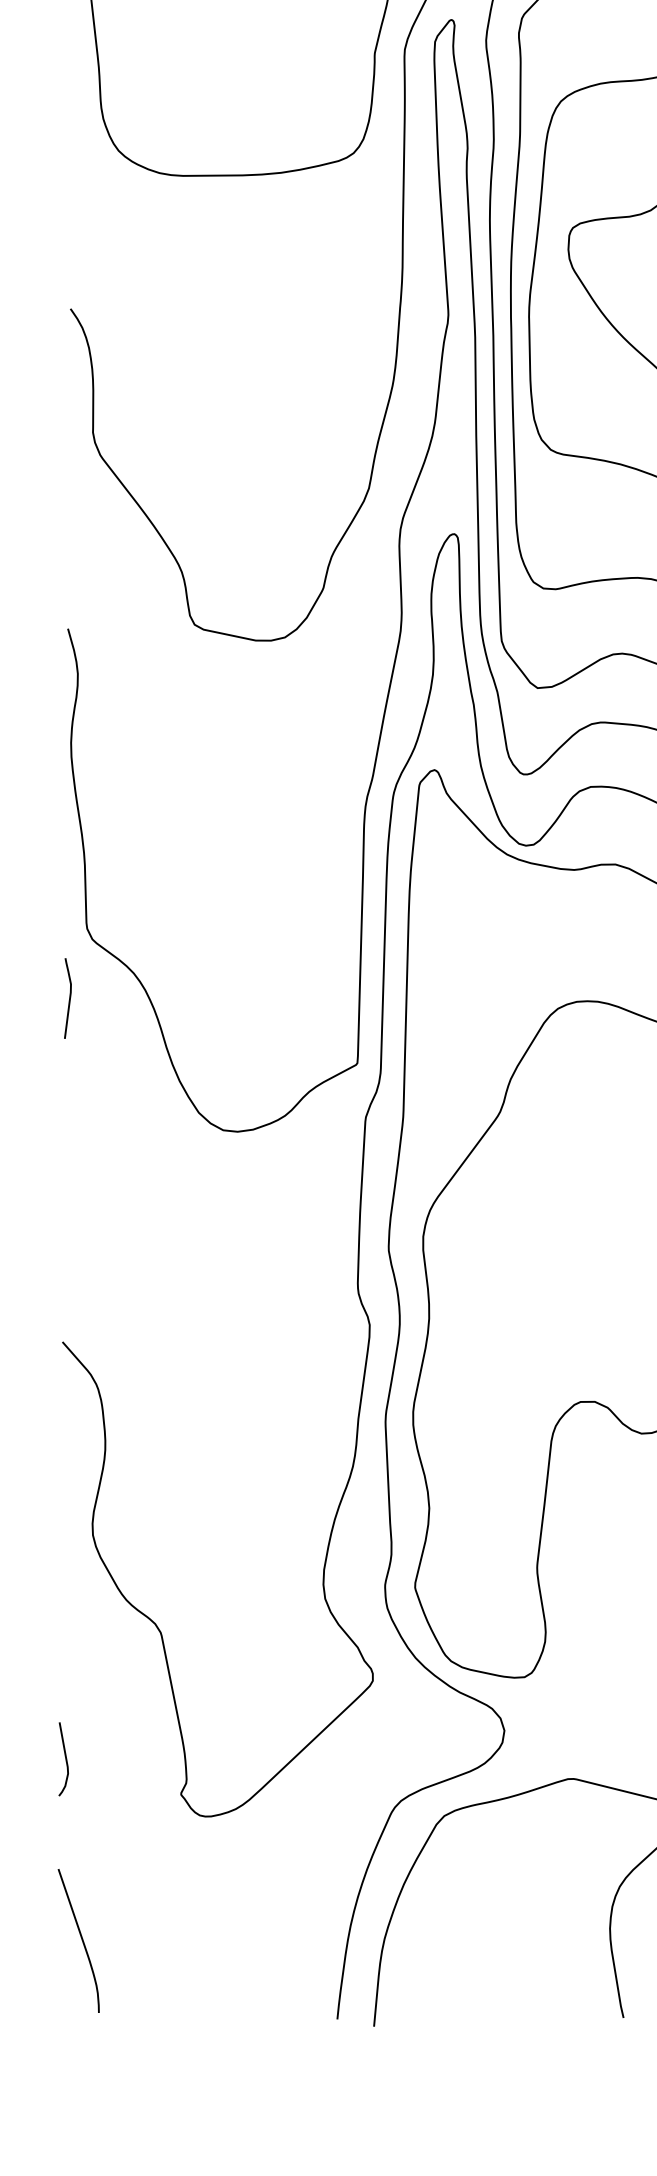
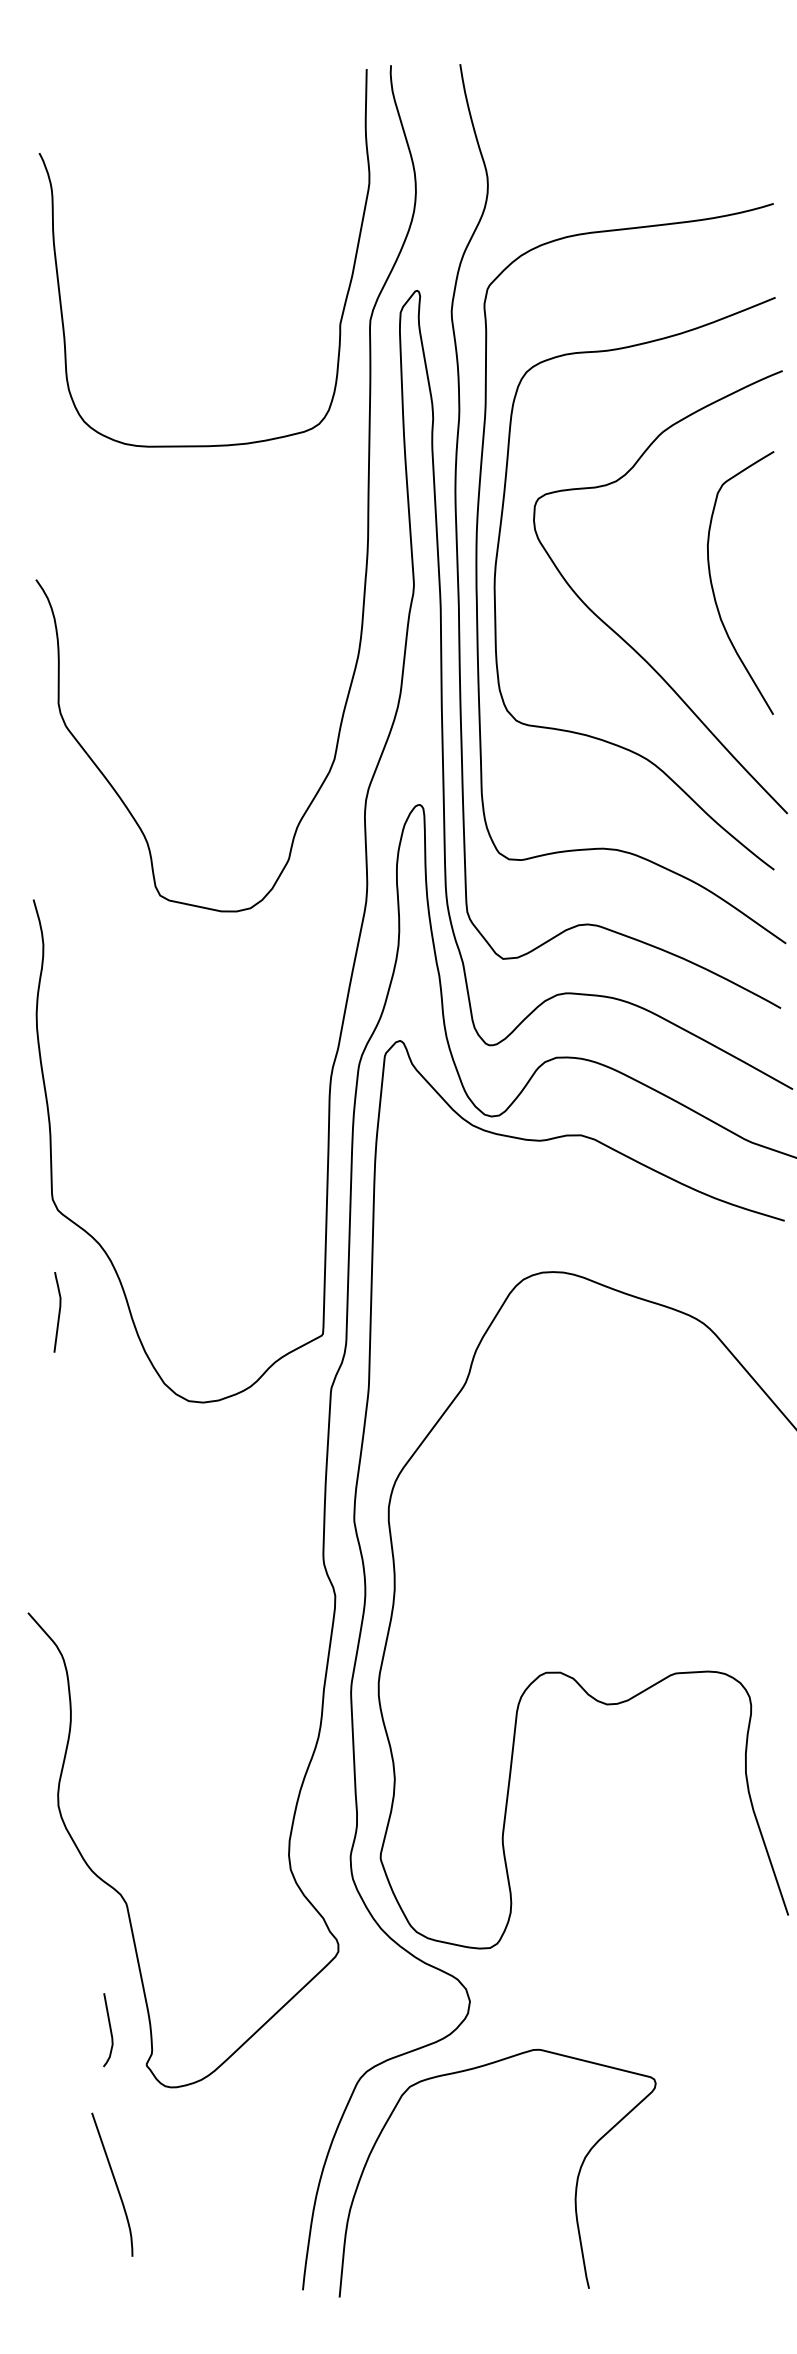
curve: (68, 998) -> (58, 1312), moved
curve: (64, 1758) -> (109, 2029), moved
curve: (80, 1938) -> (114, 2182), moved

